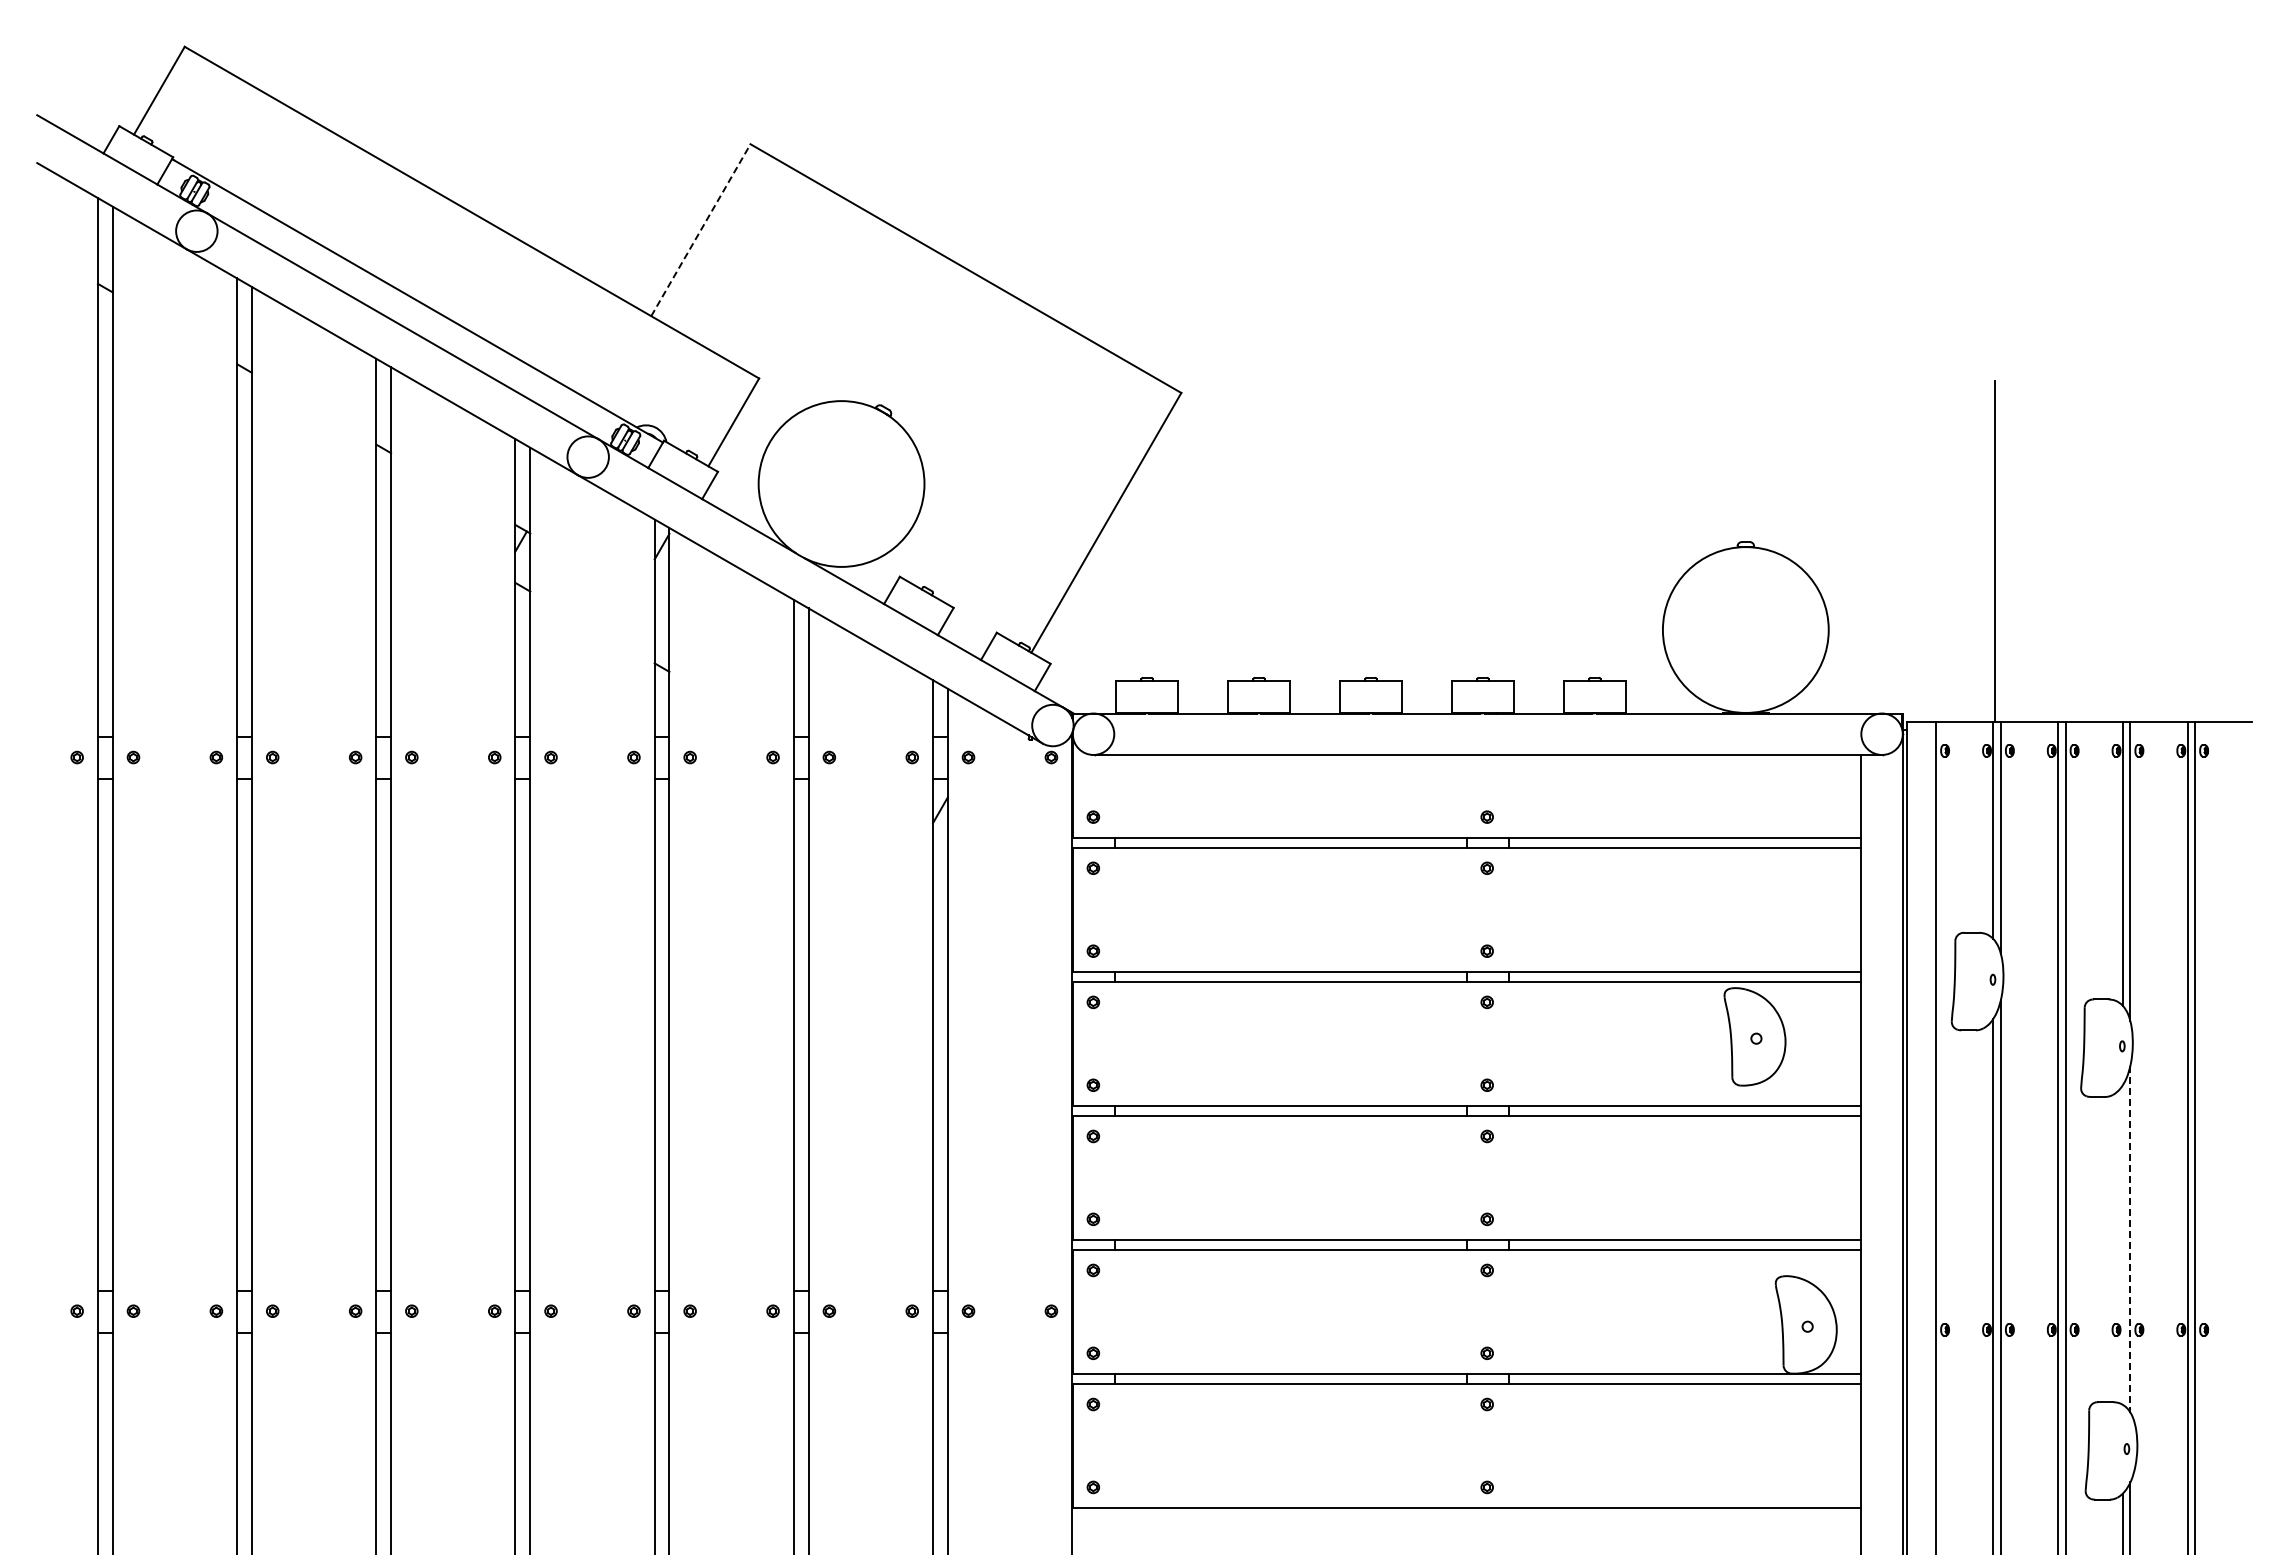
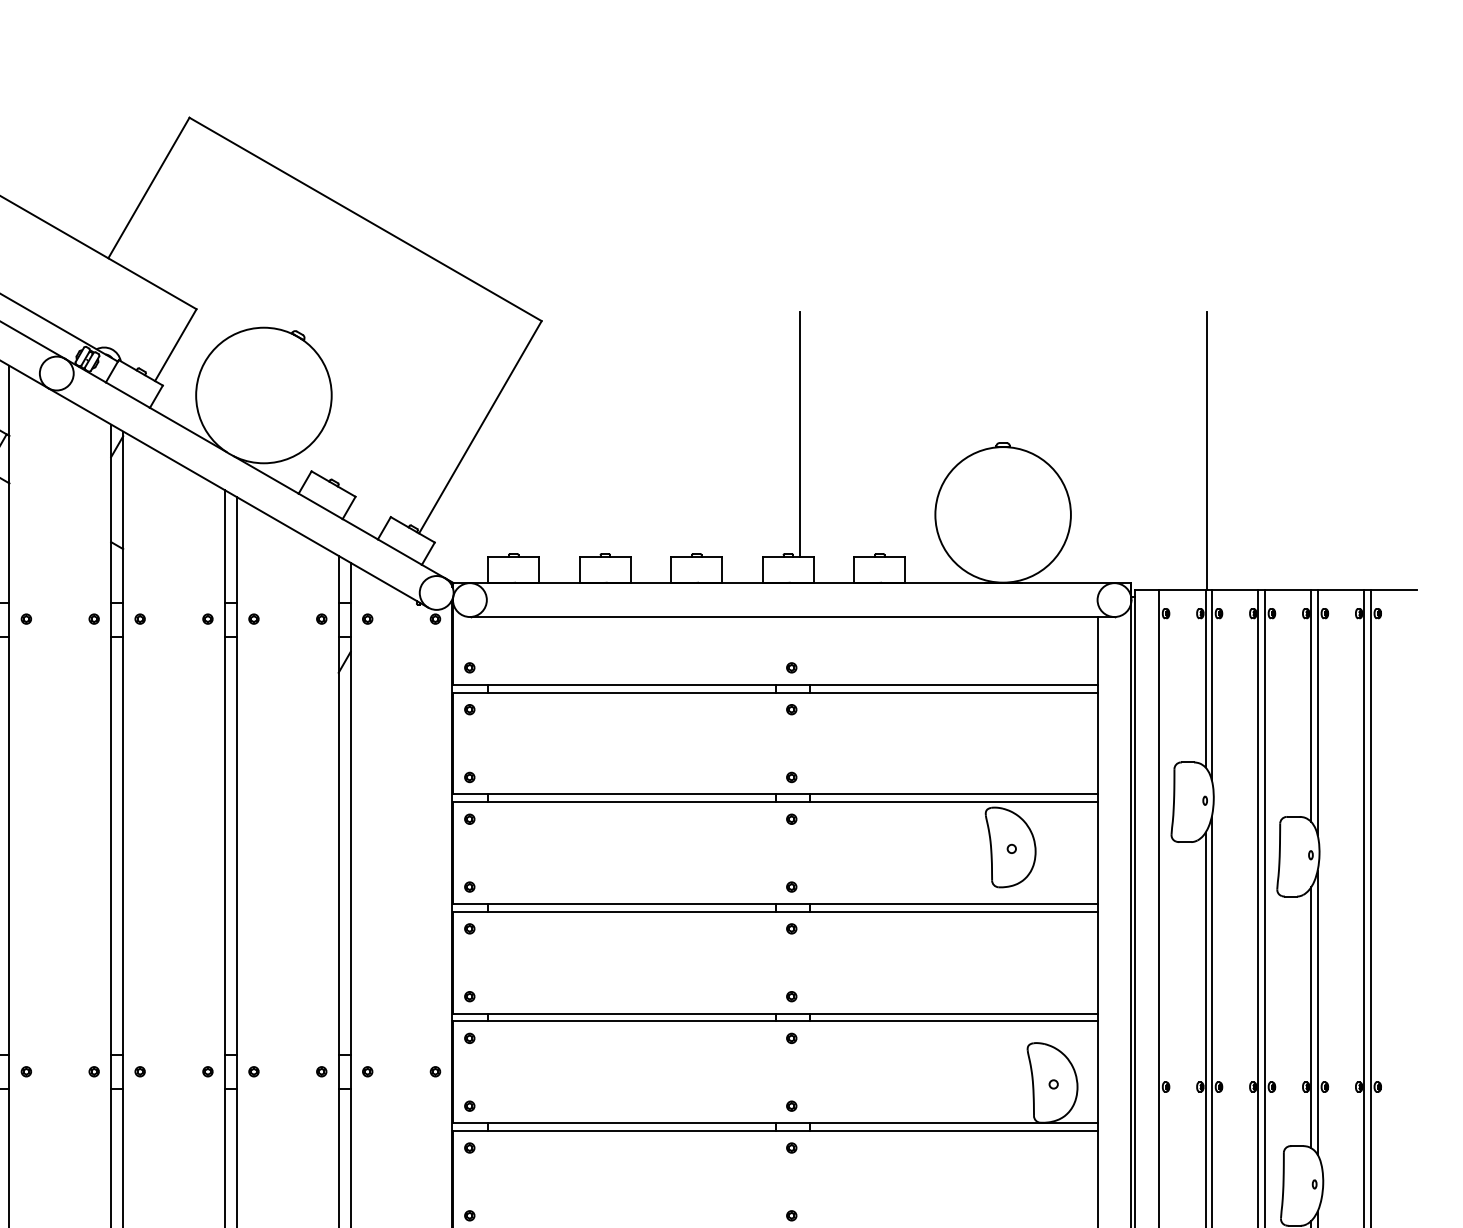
line: (701, 229) -> (149, 187), dashed -> solid
line: (1497, 531) -> (800, 434), added
line: (2130, 1239) -> (1317, 1013), dashed -> solid
line: (2122, 1244) -> (1311, 1017), added

